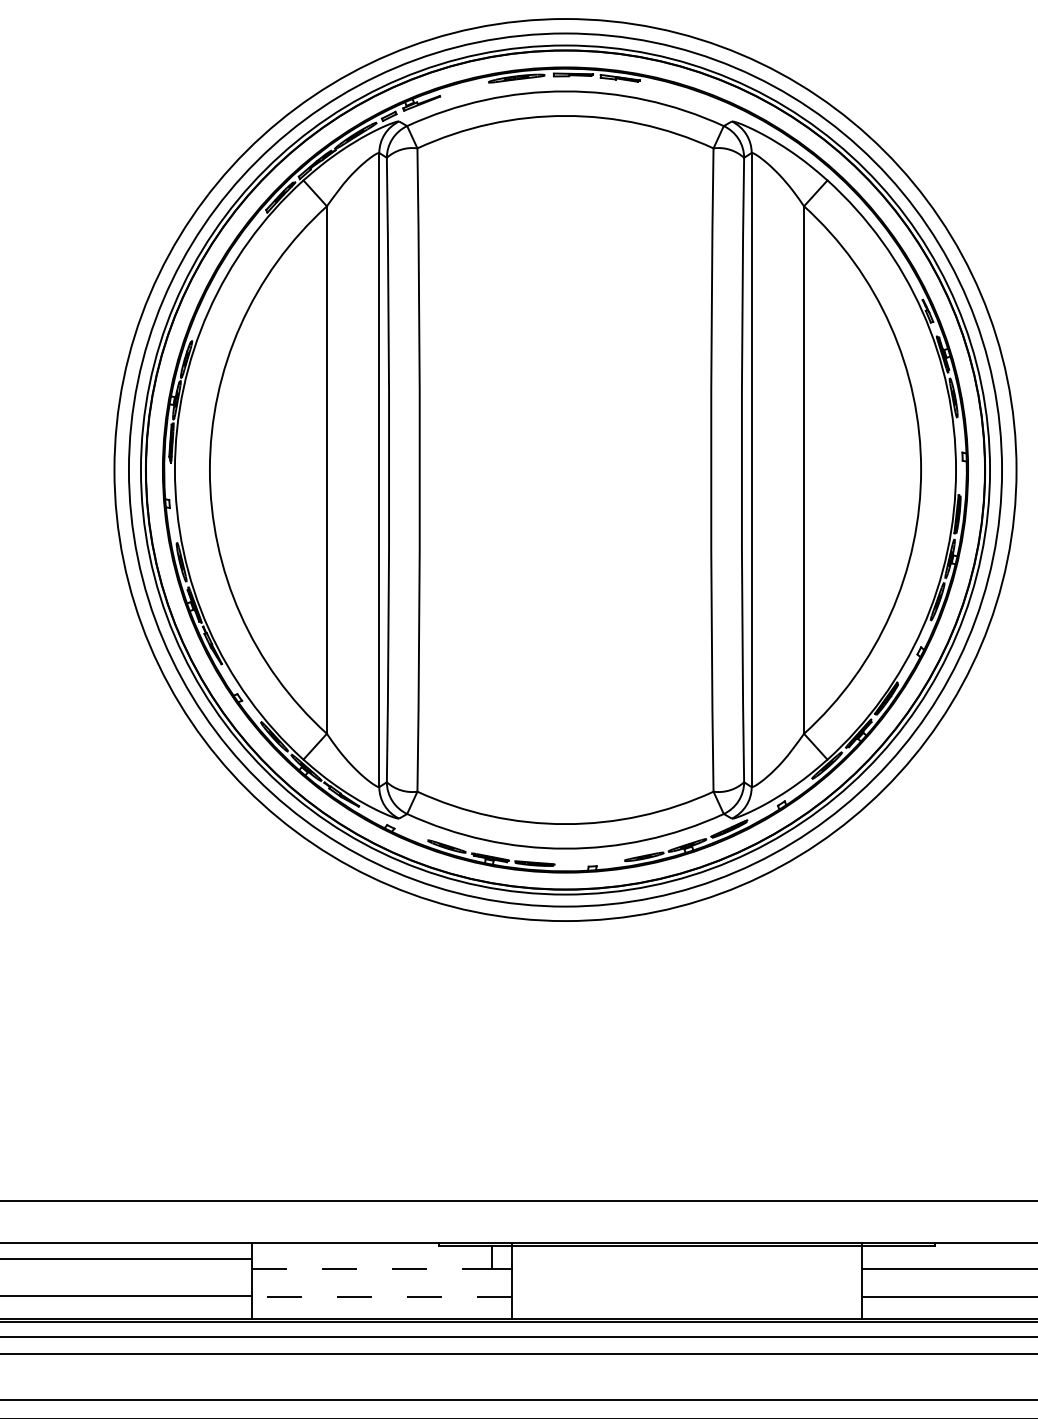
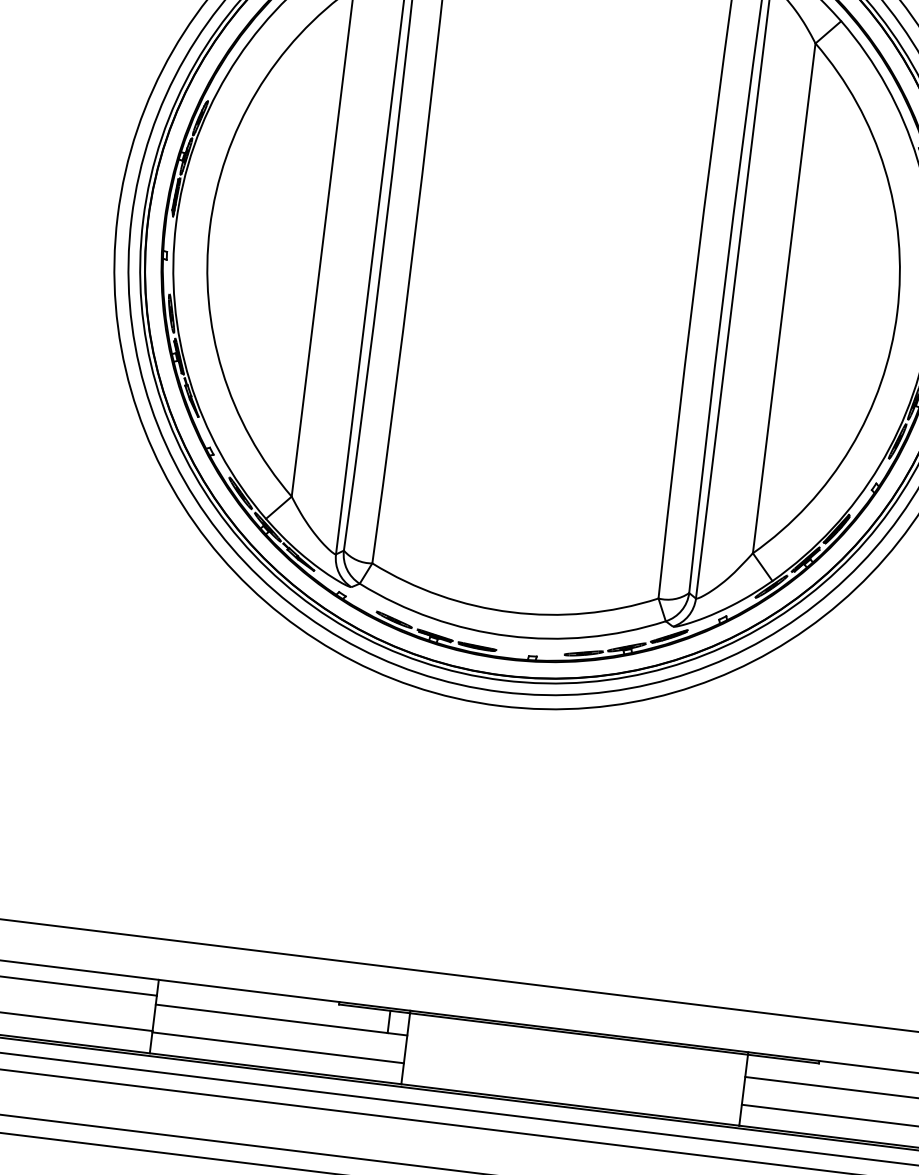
line: (371, 1268) -> (271, 1018), dashed -> solid
line: (381, 1297) -> (277, 1047), dashed -> solid

